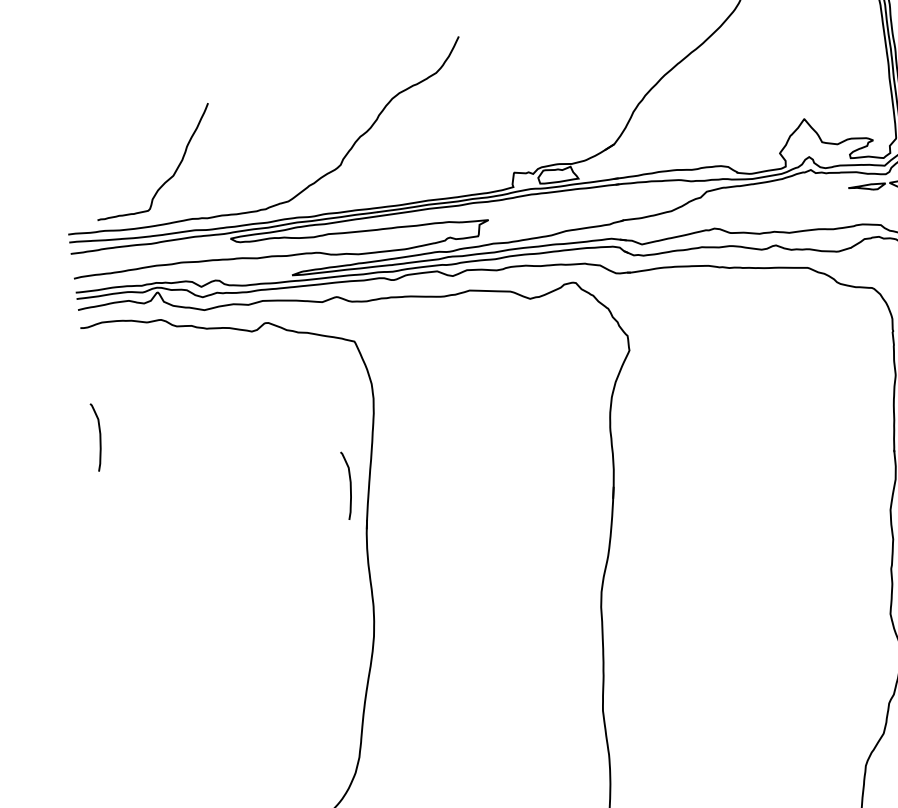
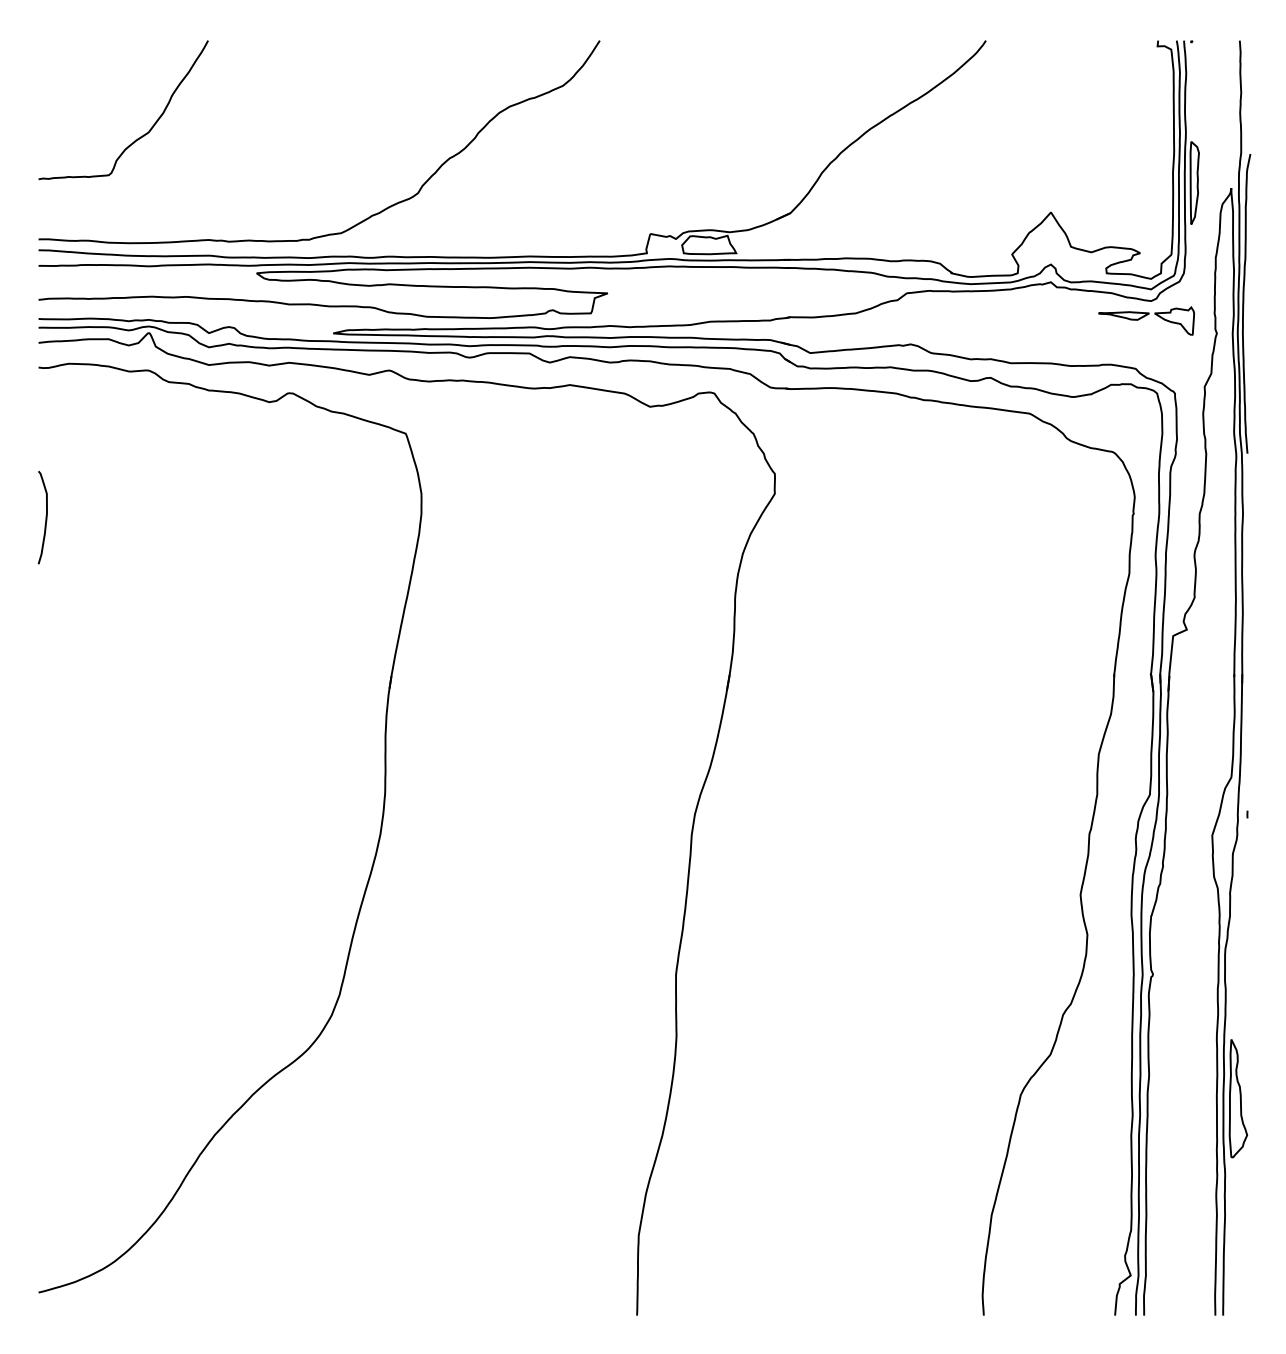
curve: (167, 179) -> (140, 136), moved
curve: (349, 485) -> (374, 626), removed

